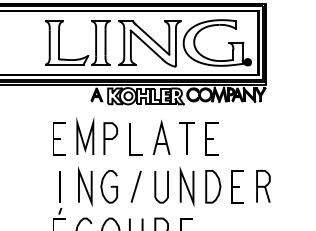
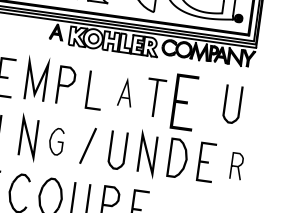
curve: (247, 135) -> (226, 104), added
part: (161, 136) -> (125, 91), size x0.7
part: (211, 138) -> (183, 101), size x1.4
part: (108, 186) -> (55, 141), size x0.7
part: (263, 186) -> (236, 166), size x0.7

